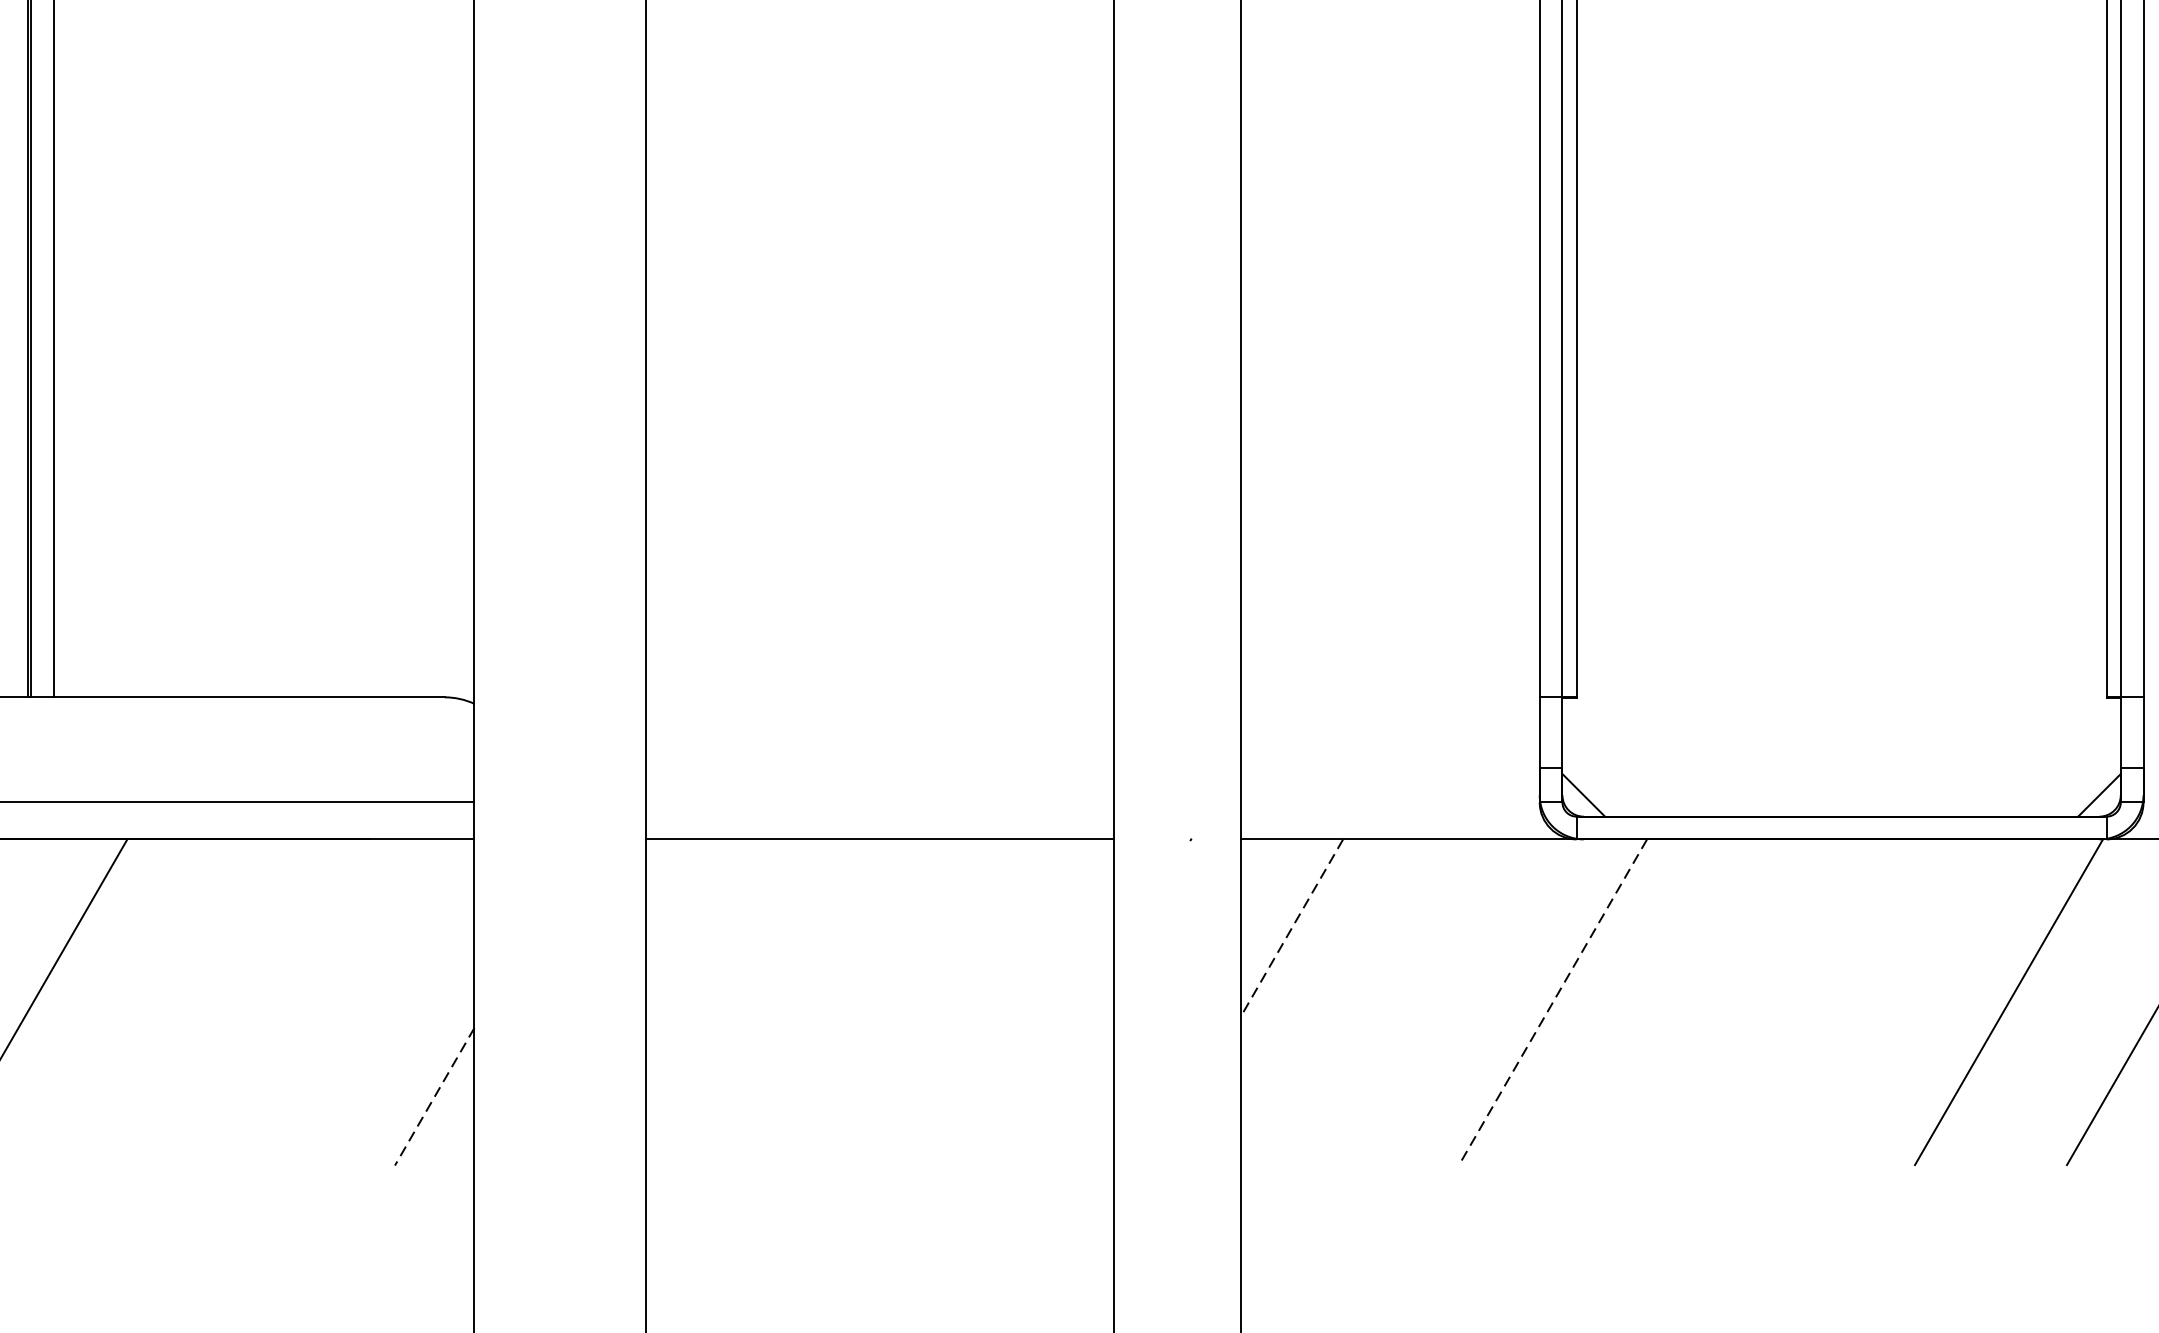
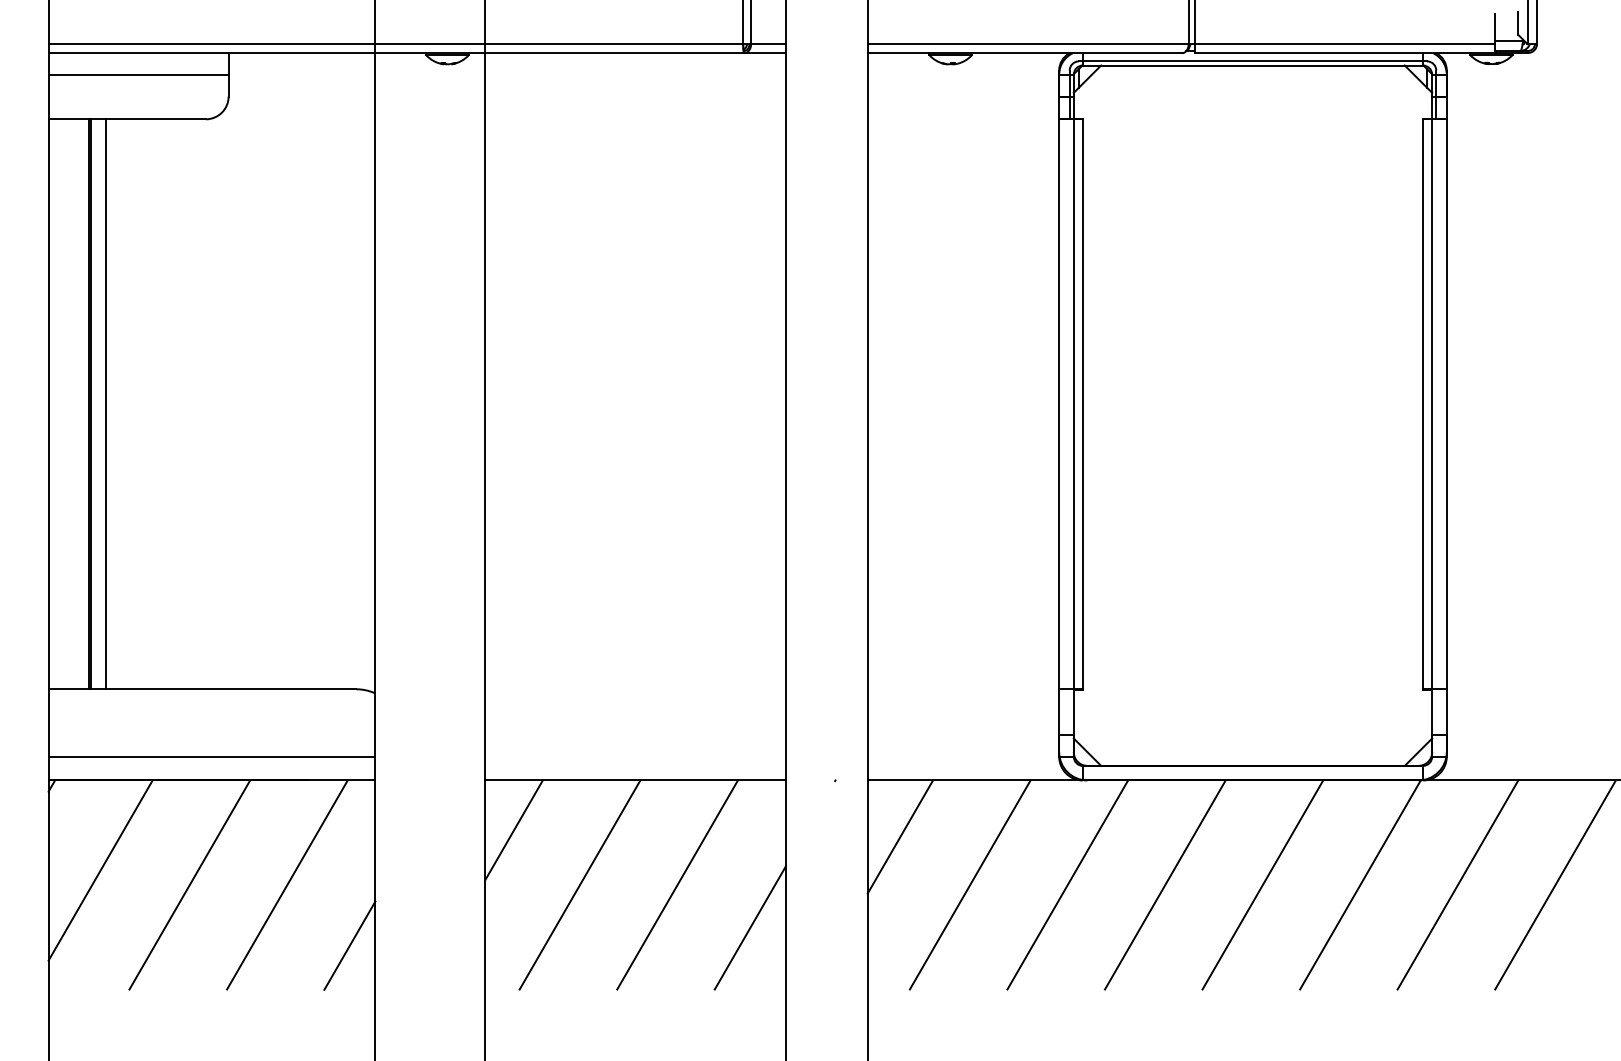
line: (689, 915) -> (513, 829), added
line: (1292, 928) -> (900, 837), dashed -> solid
line: (184, 1001) -> (189, 884), added
line: (337, 1001) -> (287, 884), added
line: (792, 1001) -> (579, 884), added
line: (945, 1001) -> (677, 884), added
line: (1399, 1001) -> (969, 884), added
line: (1552, 1001) -> (1067, 884), dashed -> solid
line: (1703, 1001) -> (1164, 884), added
line: (1856, 1001) -> (1262, 884), added
line: (1057, 1068) -> (749, 927), added
line: (434, 1098) -> (349, 946), dashed -> solid

